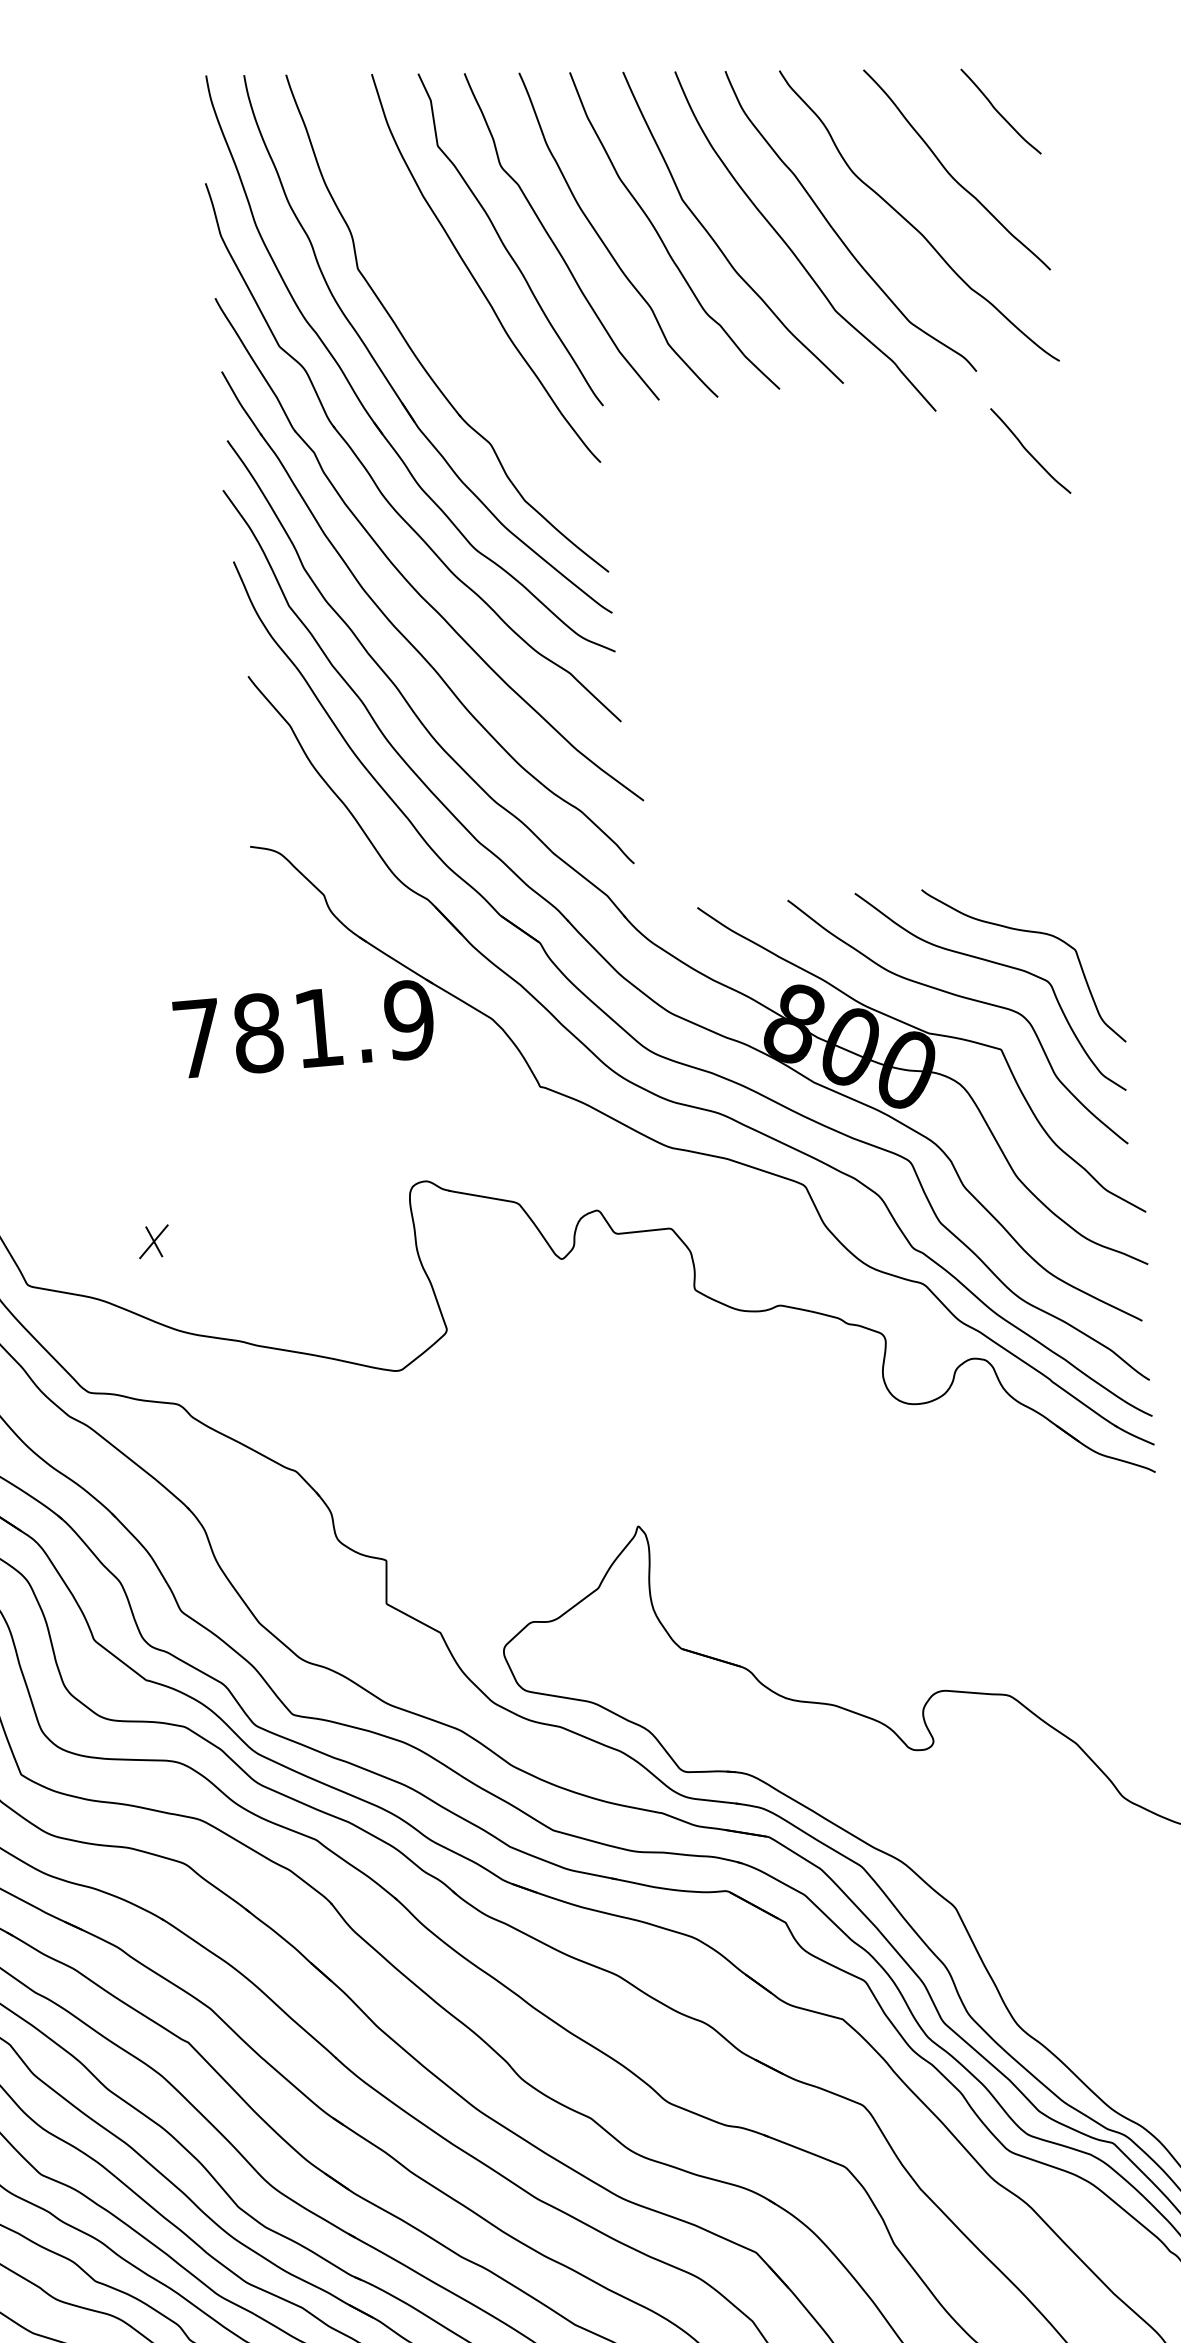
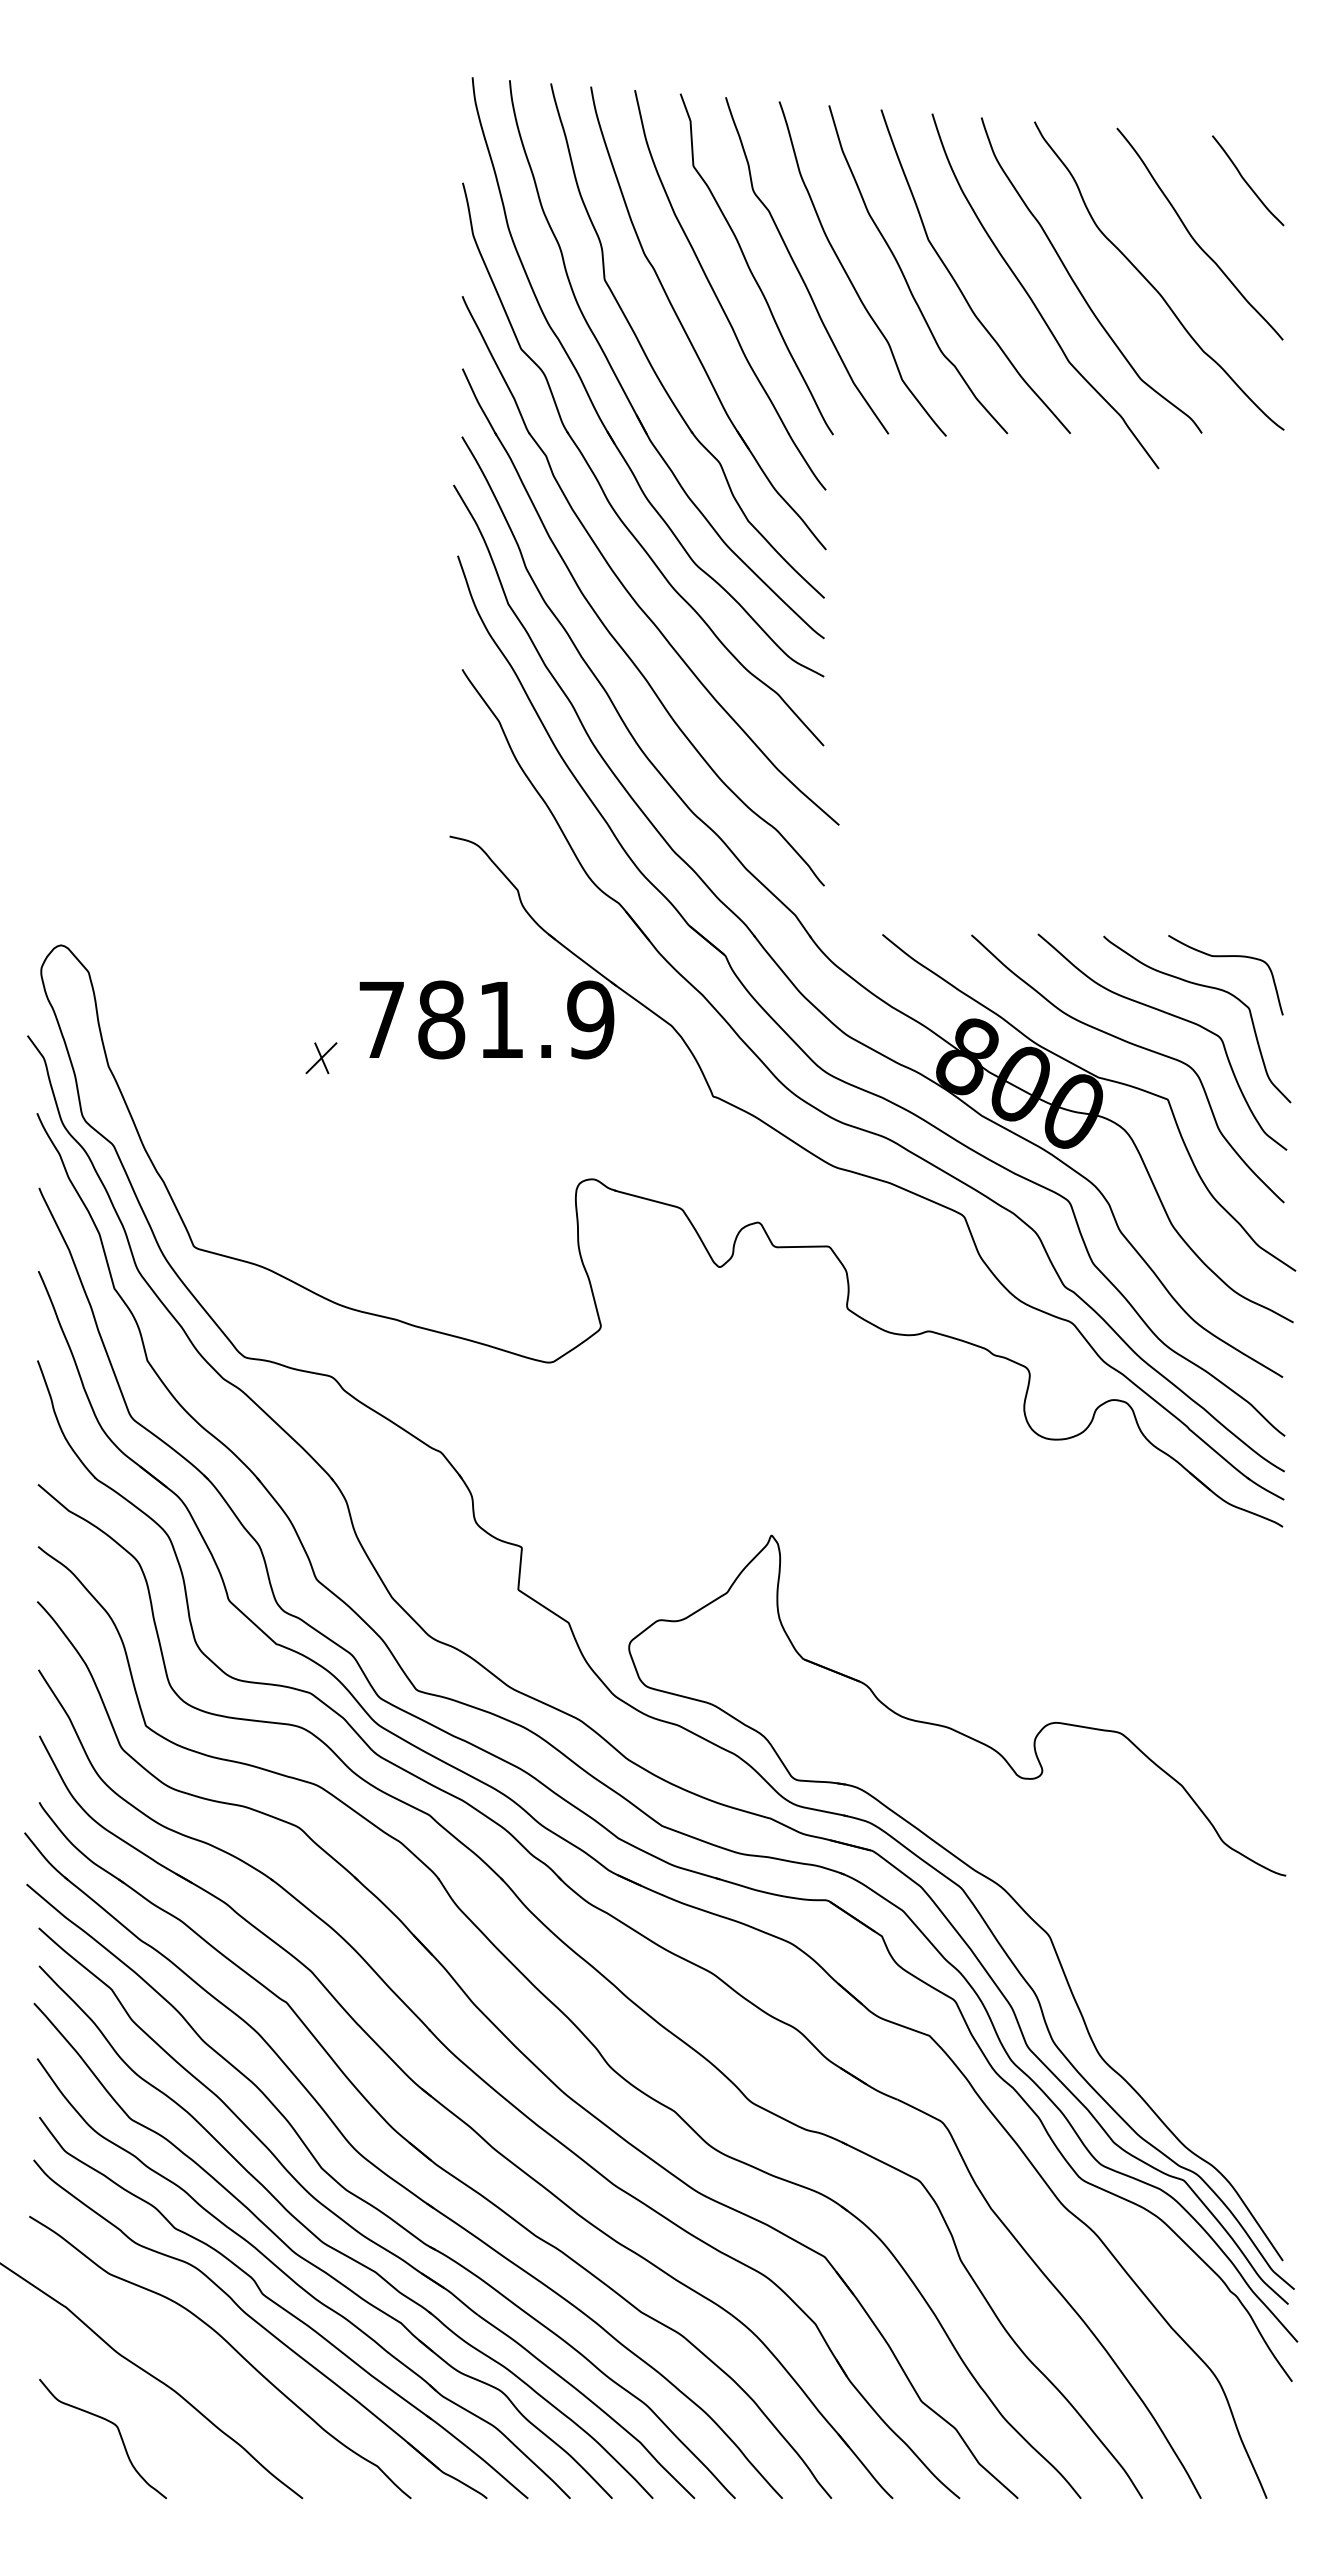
part: (445, 314) -> (686, 331), added
curve: (1029, 451) -> (1246, 516), removed
curve: (1046, 900) -> (1225, 957), added
part: (153, 1242) -> (321, 1058), moved

